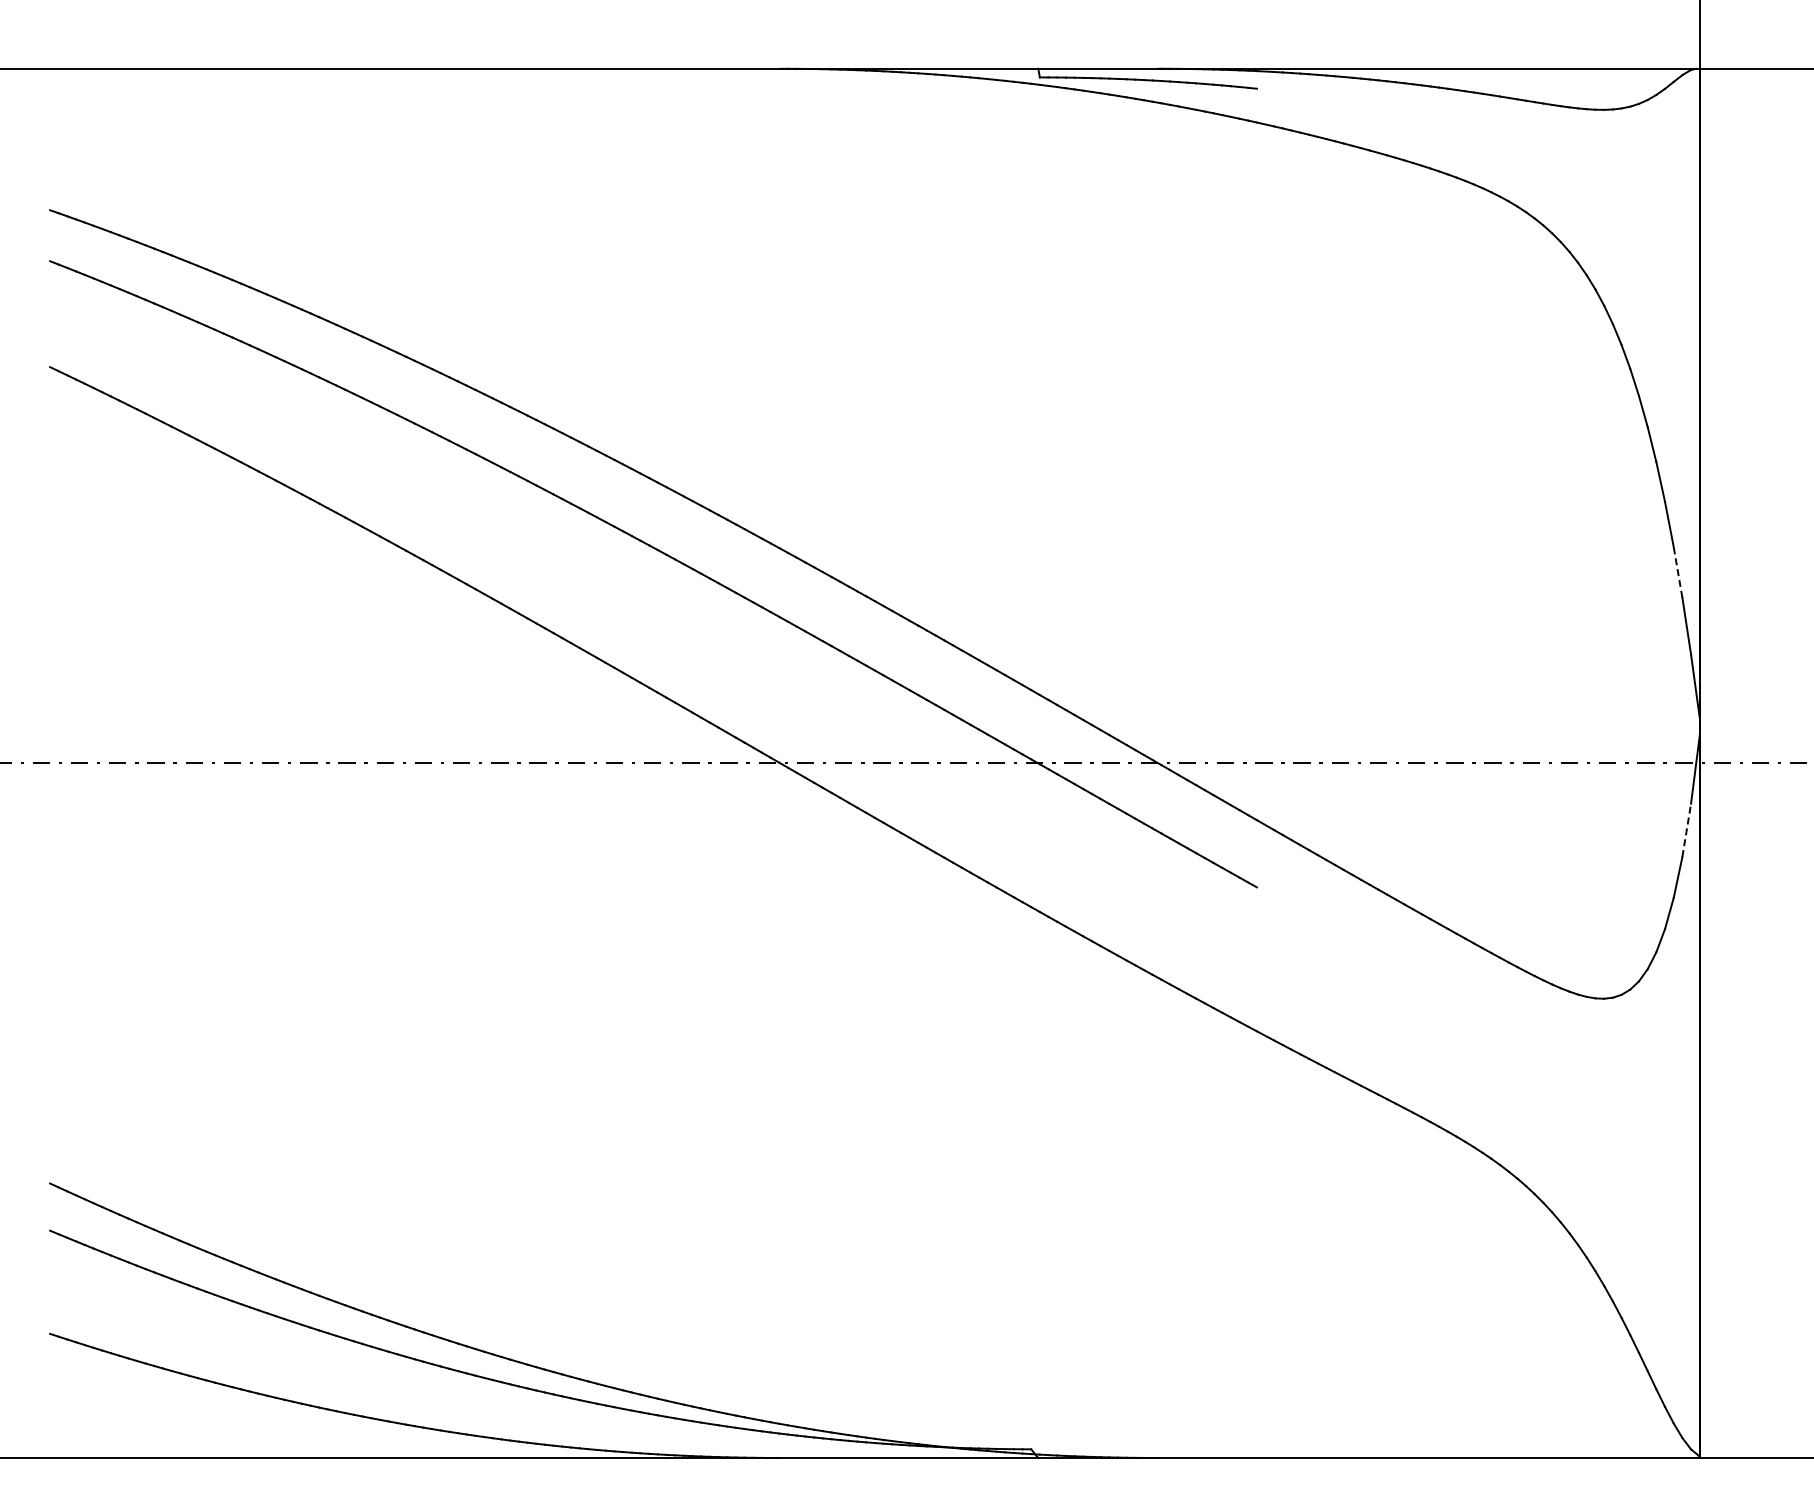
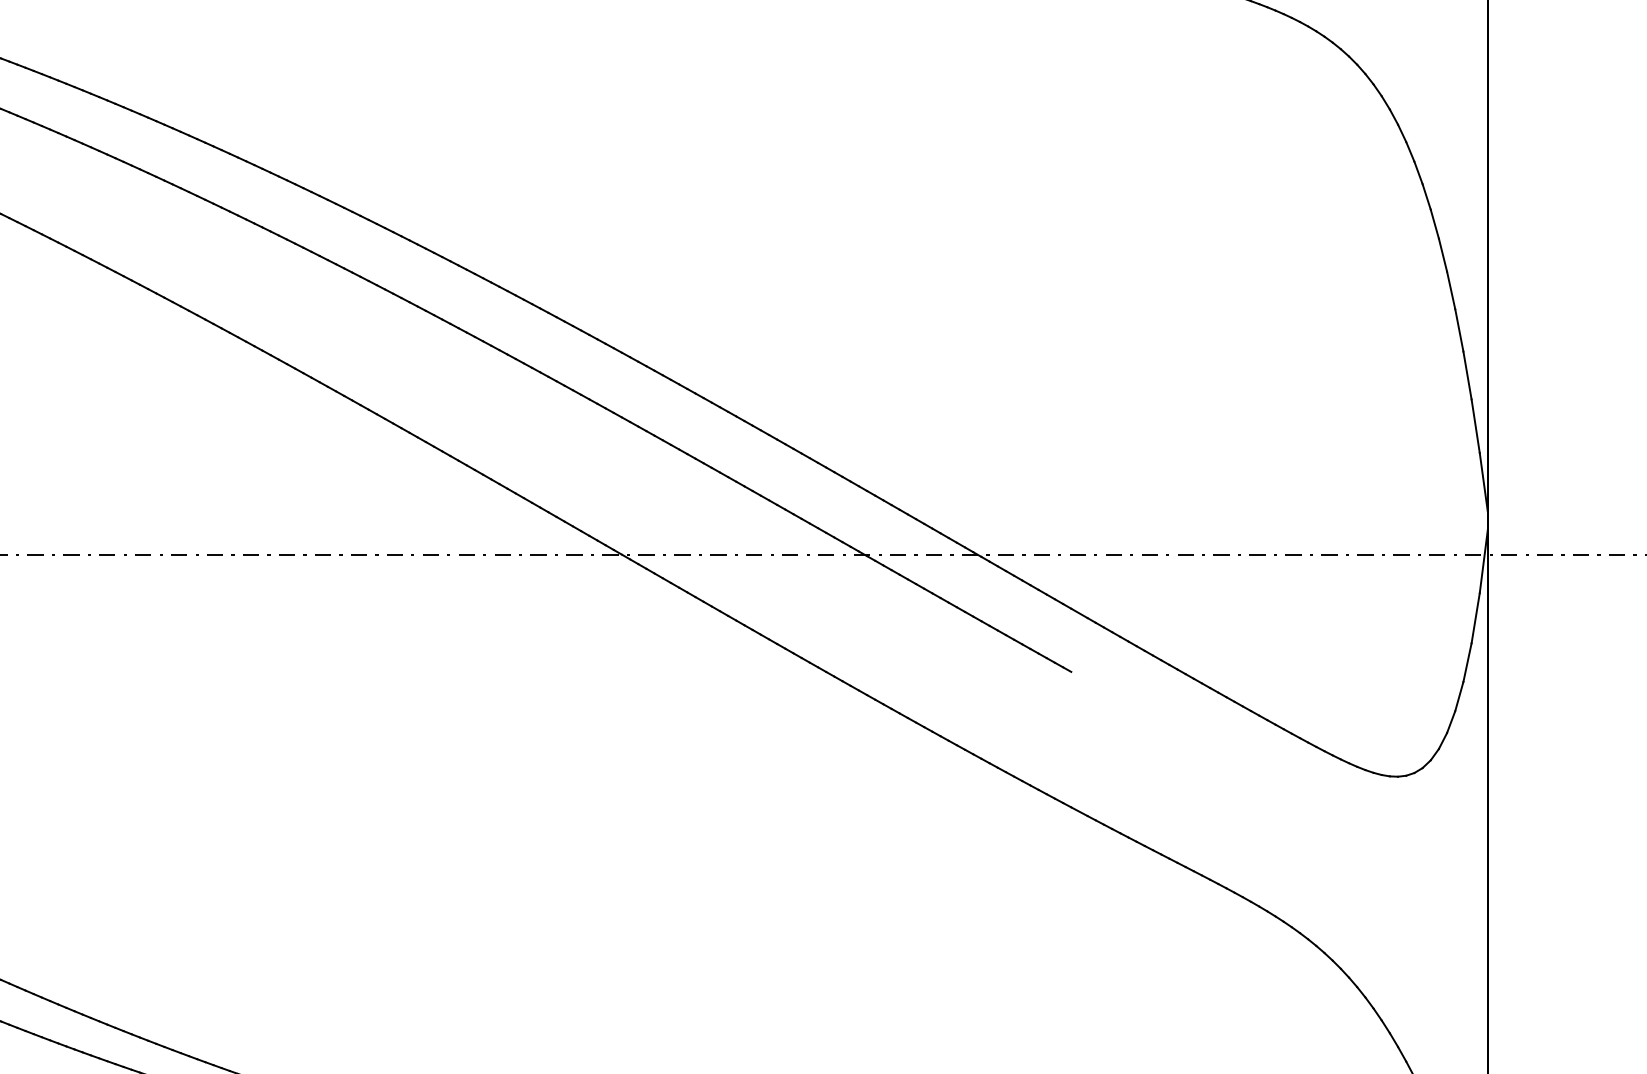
line: (1678, 572) -> (1467, 375), dashed -> solid
line: (1686, 830) -> (1475, 618), dashed -> solid

